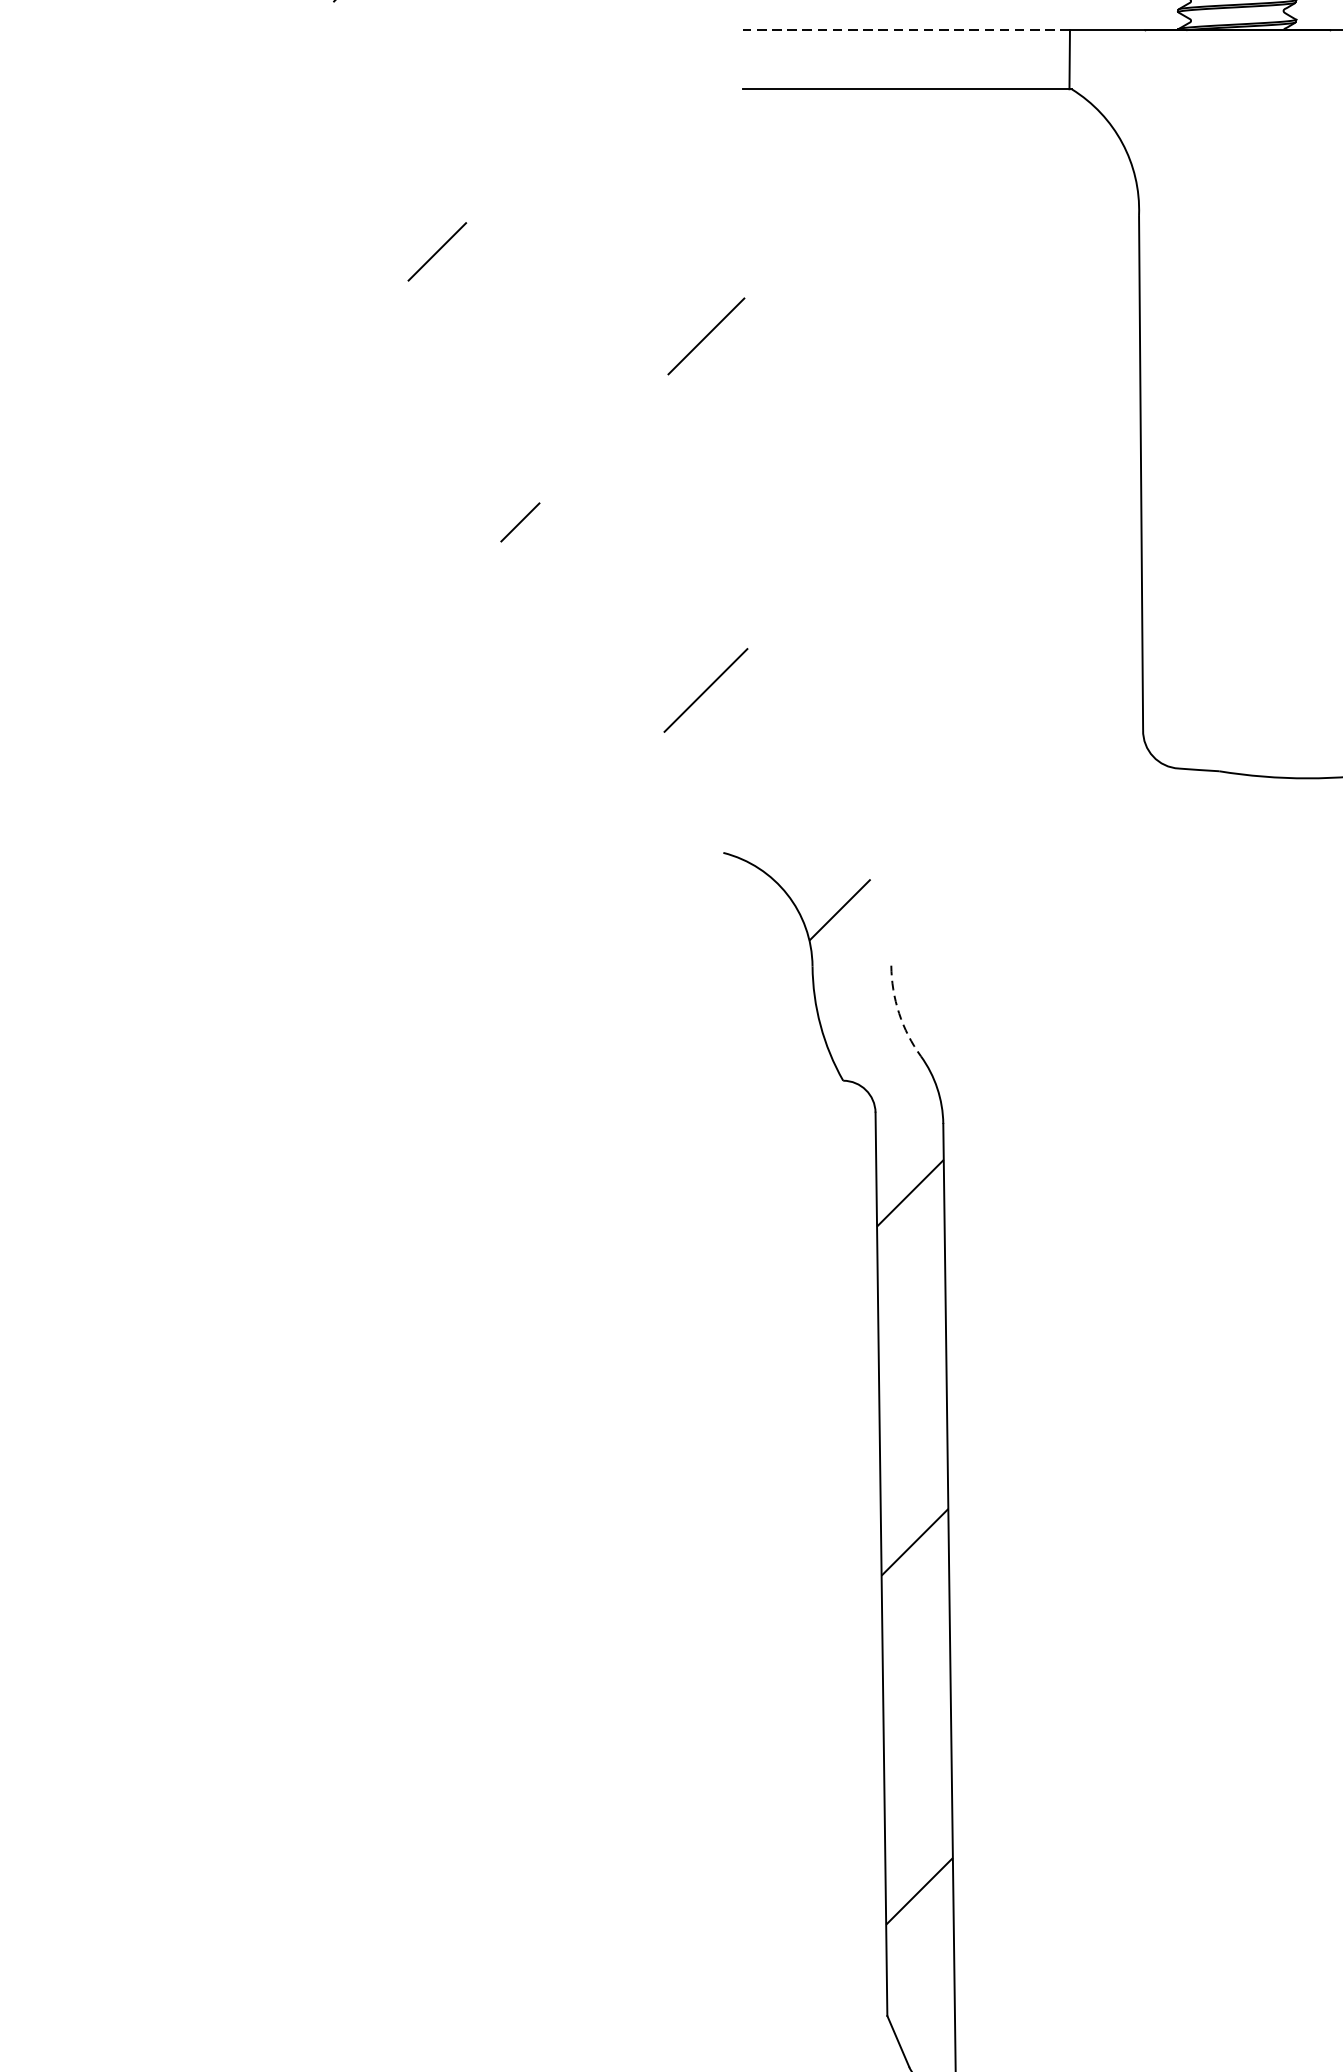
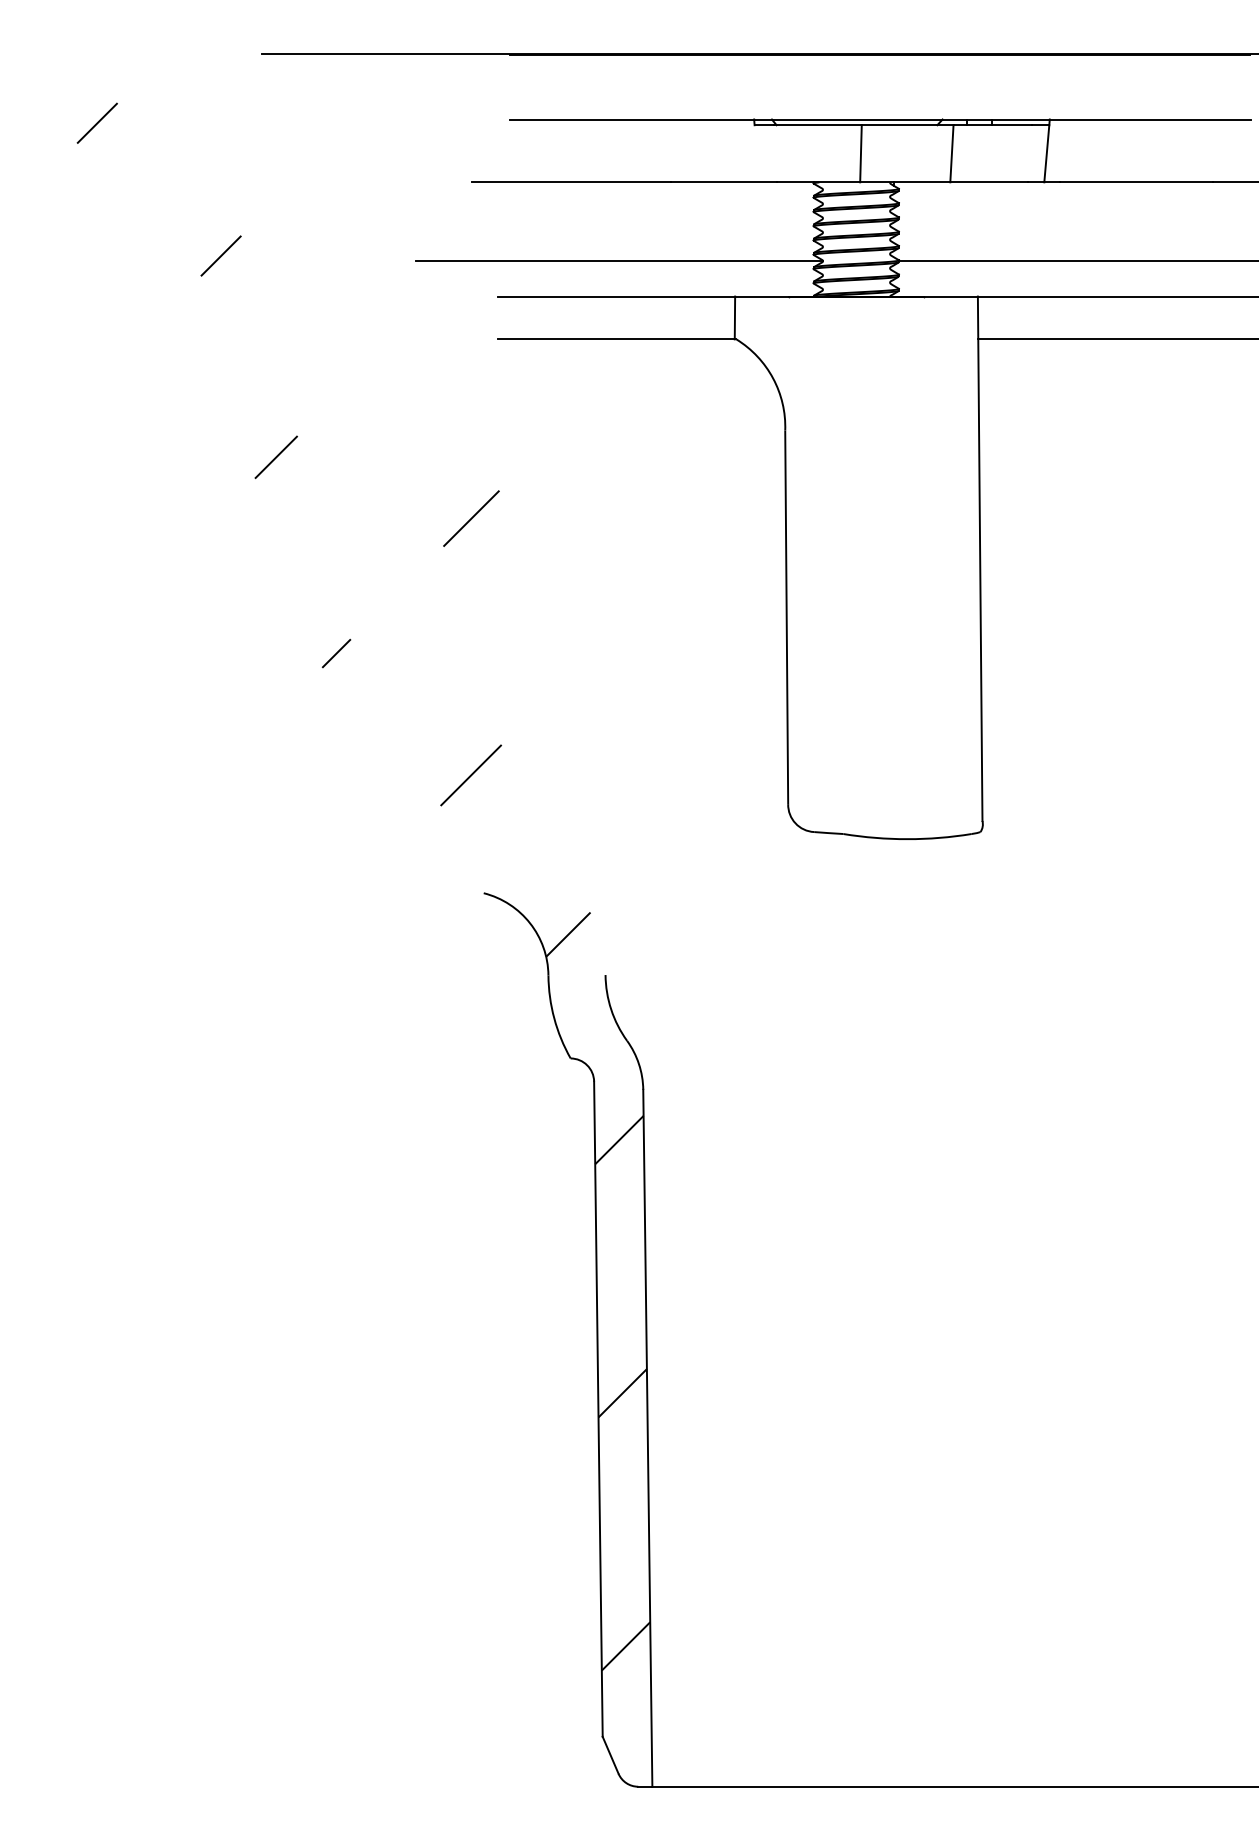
line: (906, 30) -> (616, 296), dashed -> solid
arc: (899, 1013) -> (611, 1009), dashed -> solid

